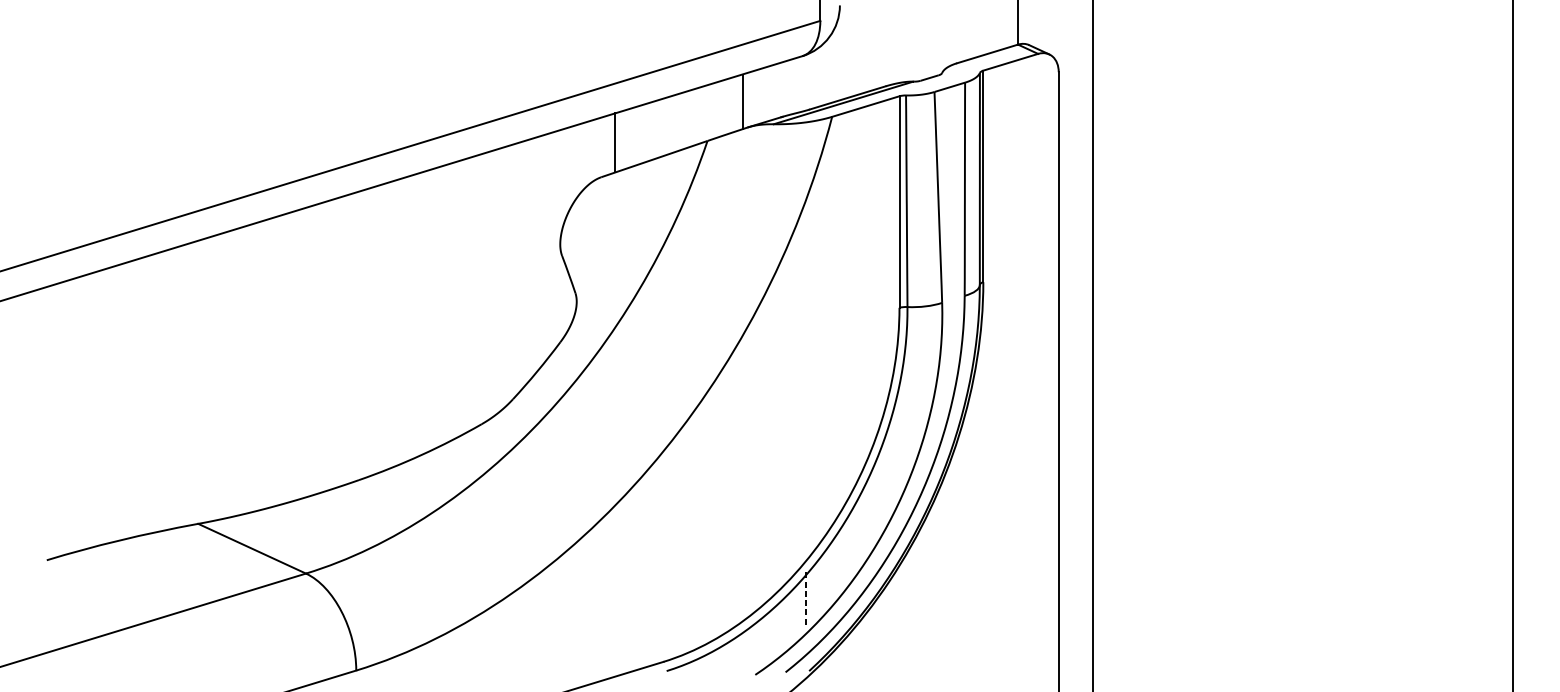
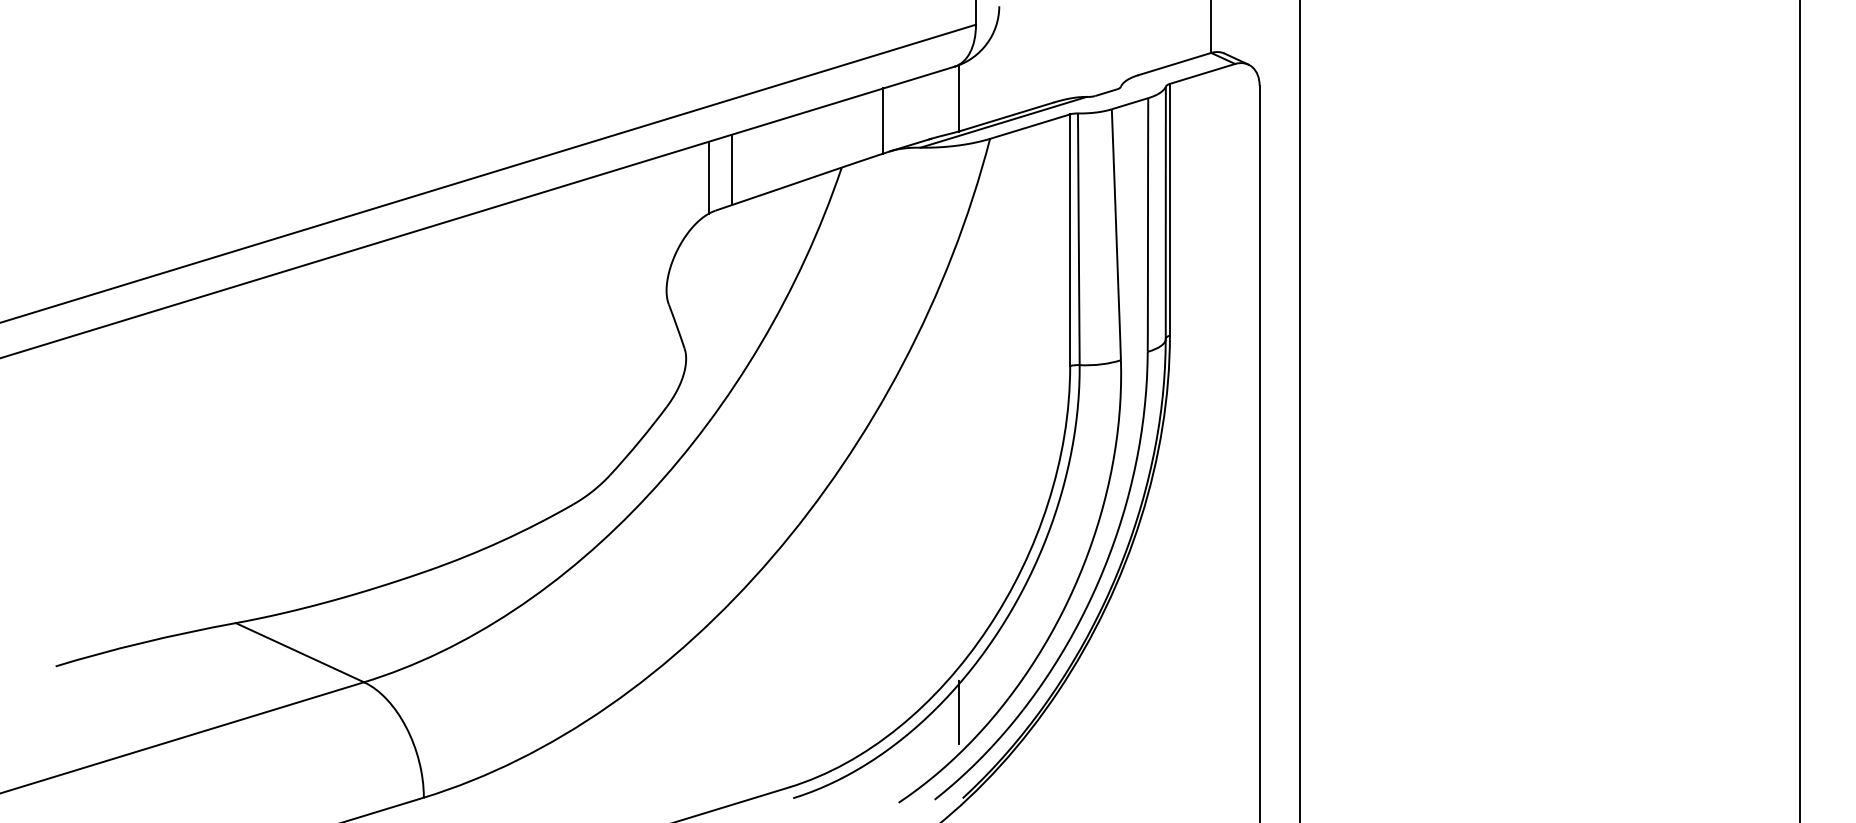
line: (806, 82) -> (959, 98), added
line: (595, 149) -> (708, 177), added
line: (806, 598) -> (959, 712), dashed -> solid

